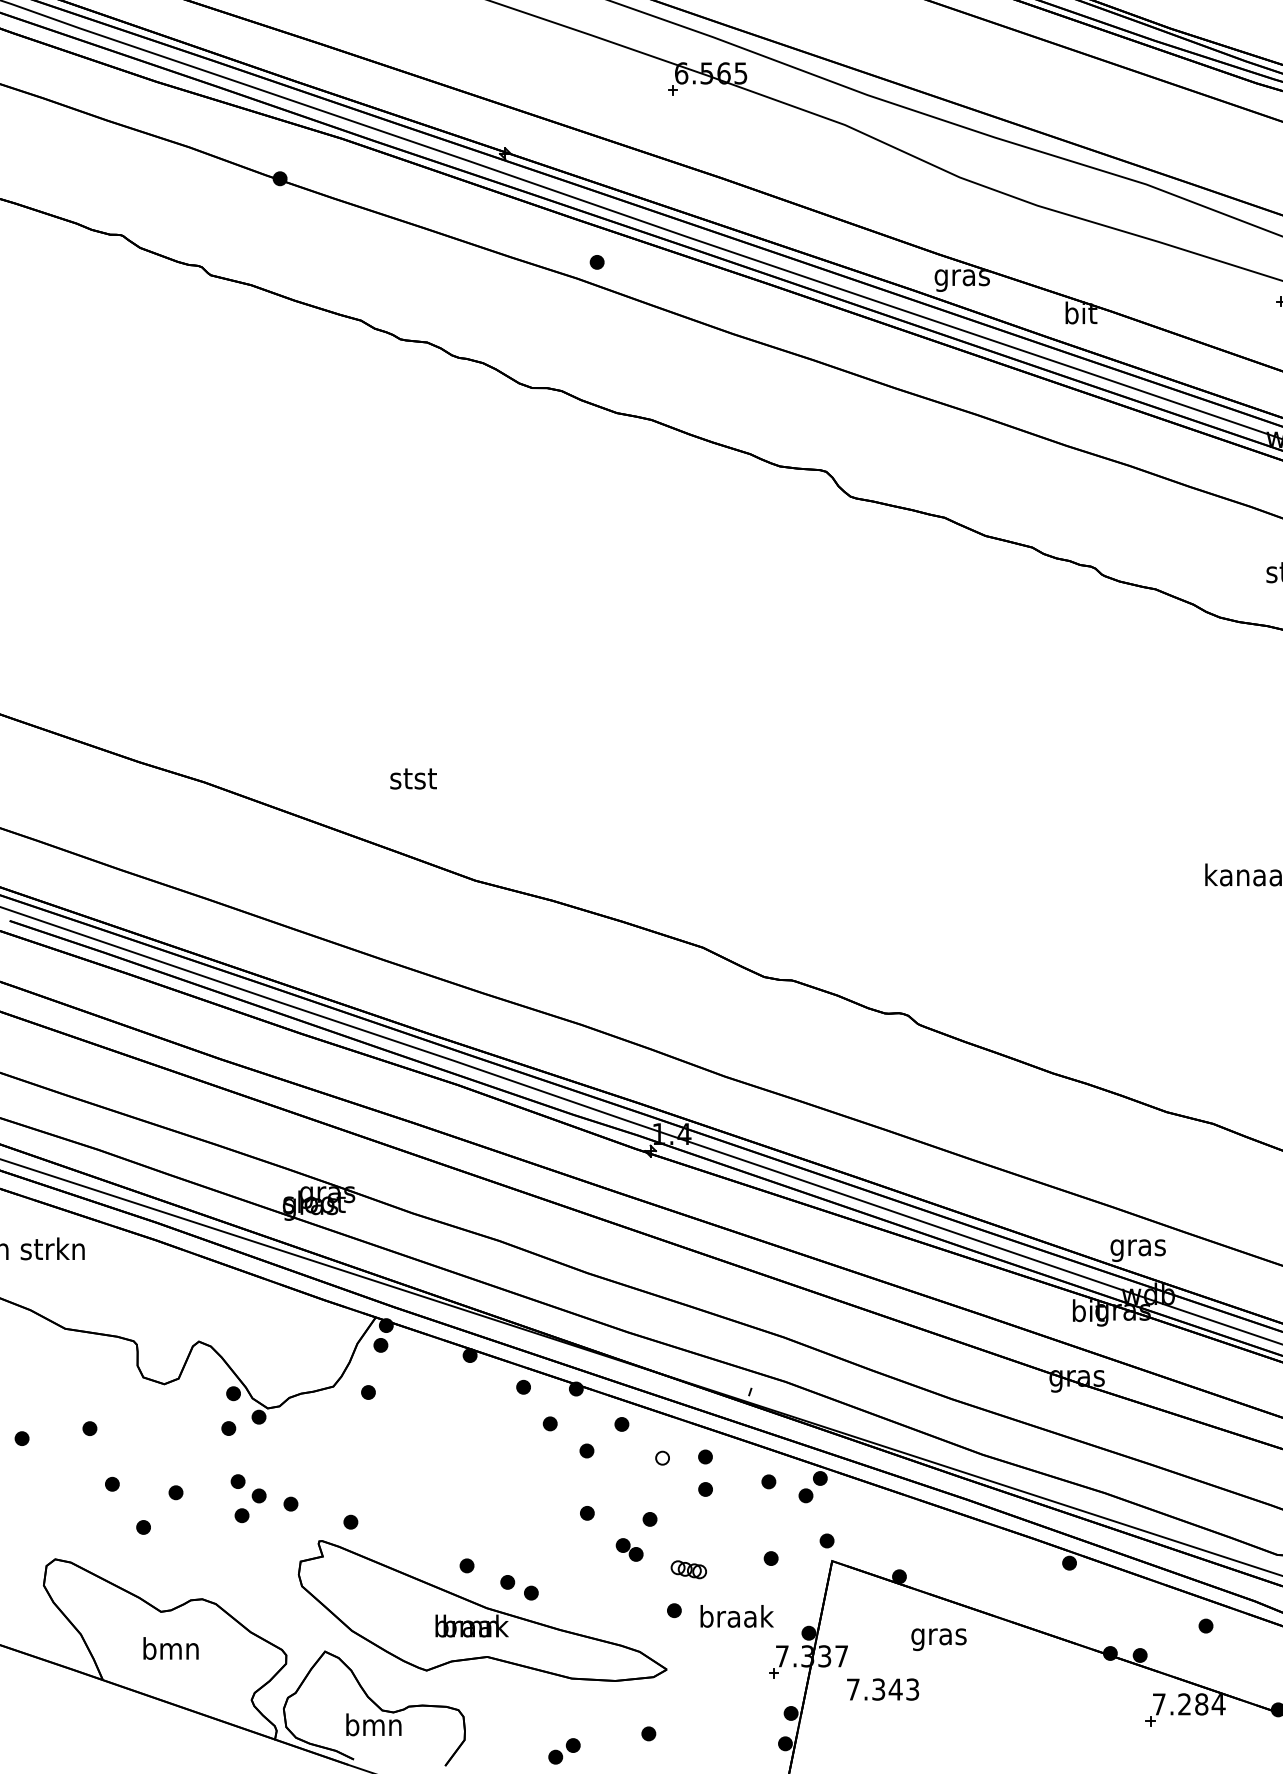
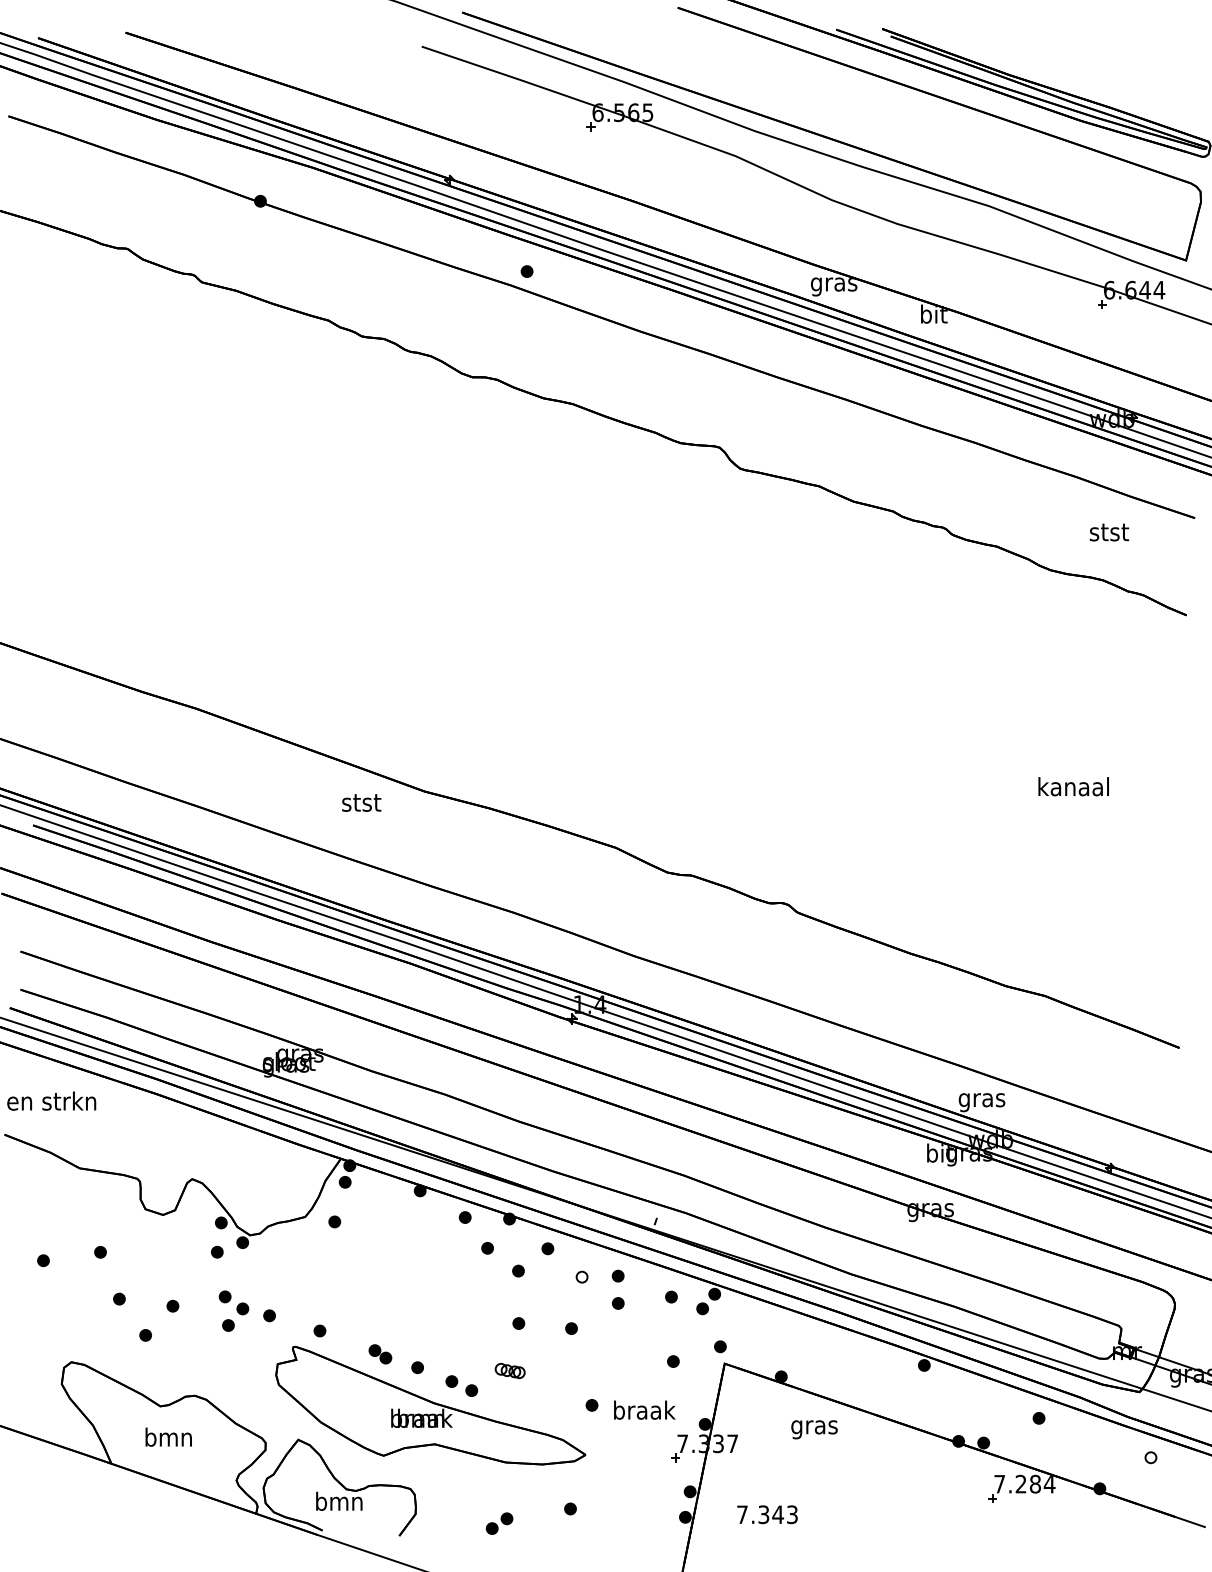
text: (413, 778) -> (361, 802), moved
part: (629, 1550) -> (380, 1354), moved
part: (688, 1569) -> (509, 1370), moved
text: (883, 1689) -> (767, 1514), moved

